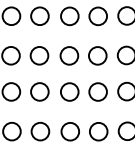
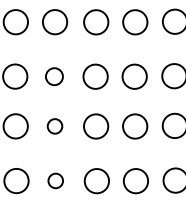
part: (39, 55) -> (54, 76), size x0.7
part: (39, 91) -> (54, 125), size x0.6
part: (40, 131) -> (55, 180), size x0.6

